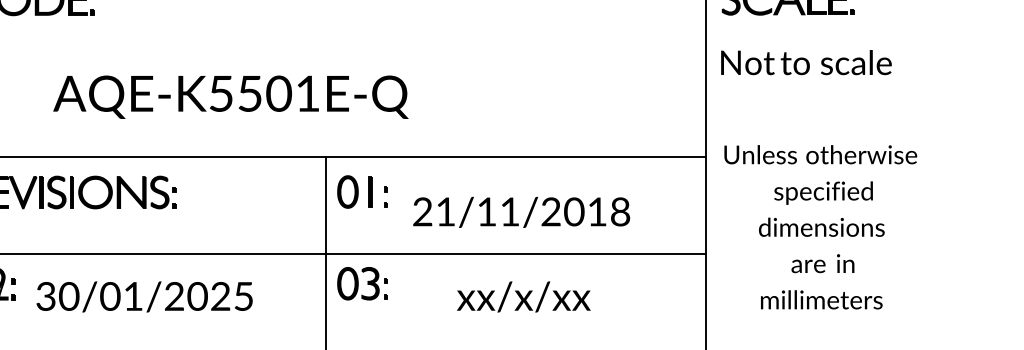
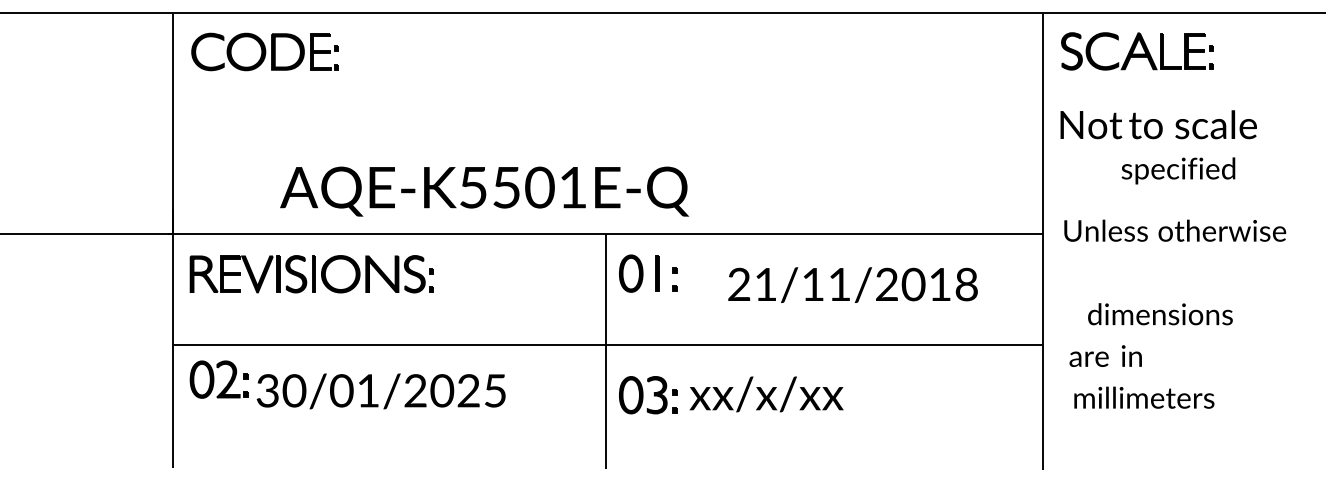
text: (230, 97) -> (484, 191), moved
text: (823, 192) -> (1178, 170), moved
text: (521, 211) -> (852, 284), moved
text: (821, 227) -> (1160, 314), moved
text: (822, 263) -> (1105, 355), moved
part: (362, 284) -> (648, 395), moved
text: (143, 297) -> (380, 391), moved
text: (523, 297) -> (766, 394), moved
text: (821, 299) -> (1144, 397), moved

